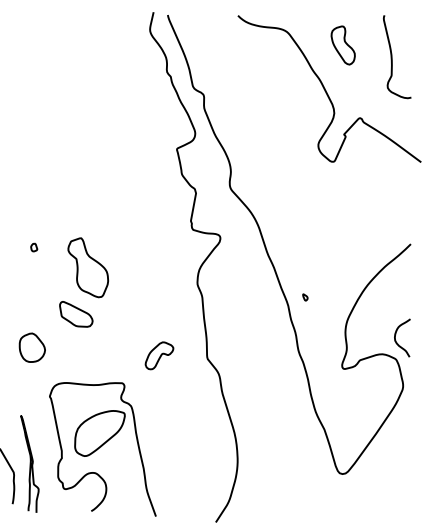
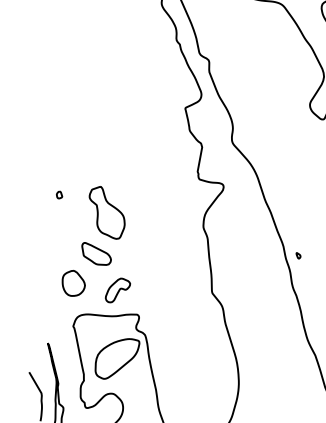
part: (305, 297) -> (298, 255), moved
part: (31, 347) -> (73, 283), moved
part: (159, 355) -> (117, 290), moved

